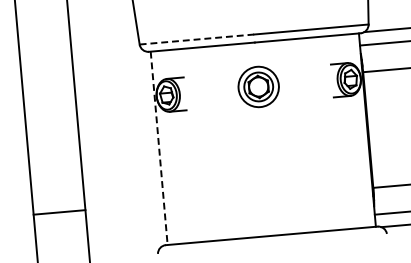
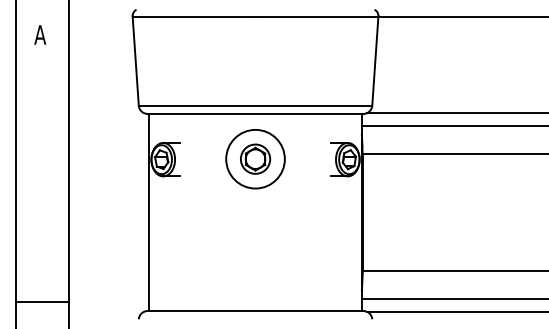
line: (197, 39) -> (197, 105), dashed -> solid
circle: (258, 86) -> (255, 158), size x1.43
line: (159, 148) -> (149, 212), dashed -> solid
line: (59, 212) -> (42, 301), moved

